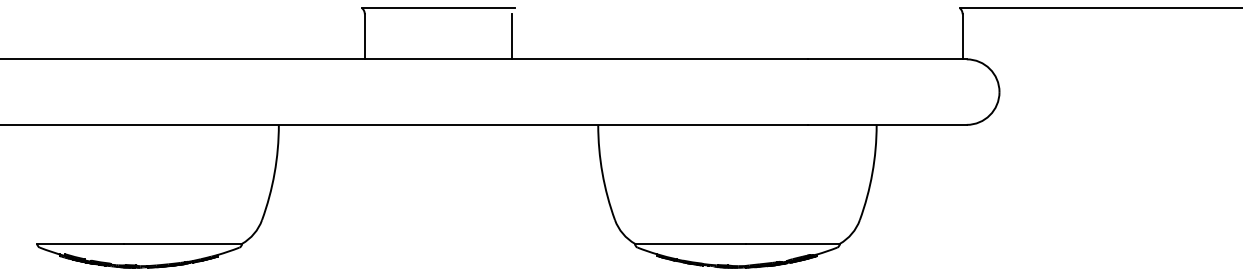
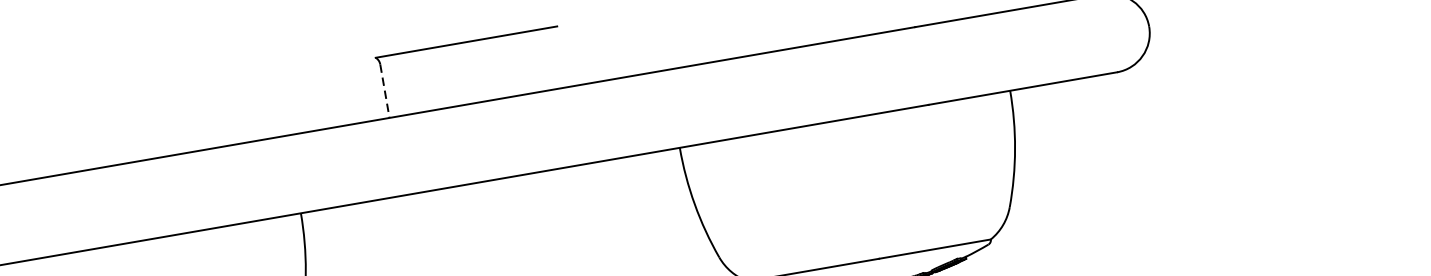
line: (364, 36) -> (384, 90), solid -> dashed
line: (512, 36) -> (560, 60), removed

